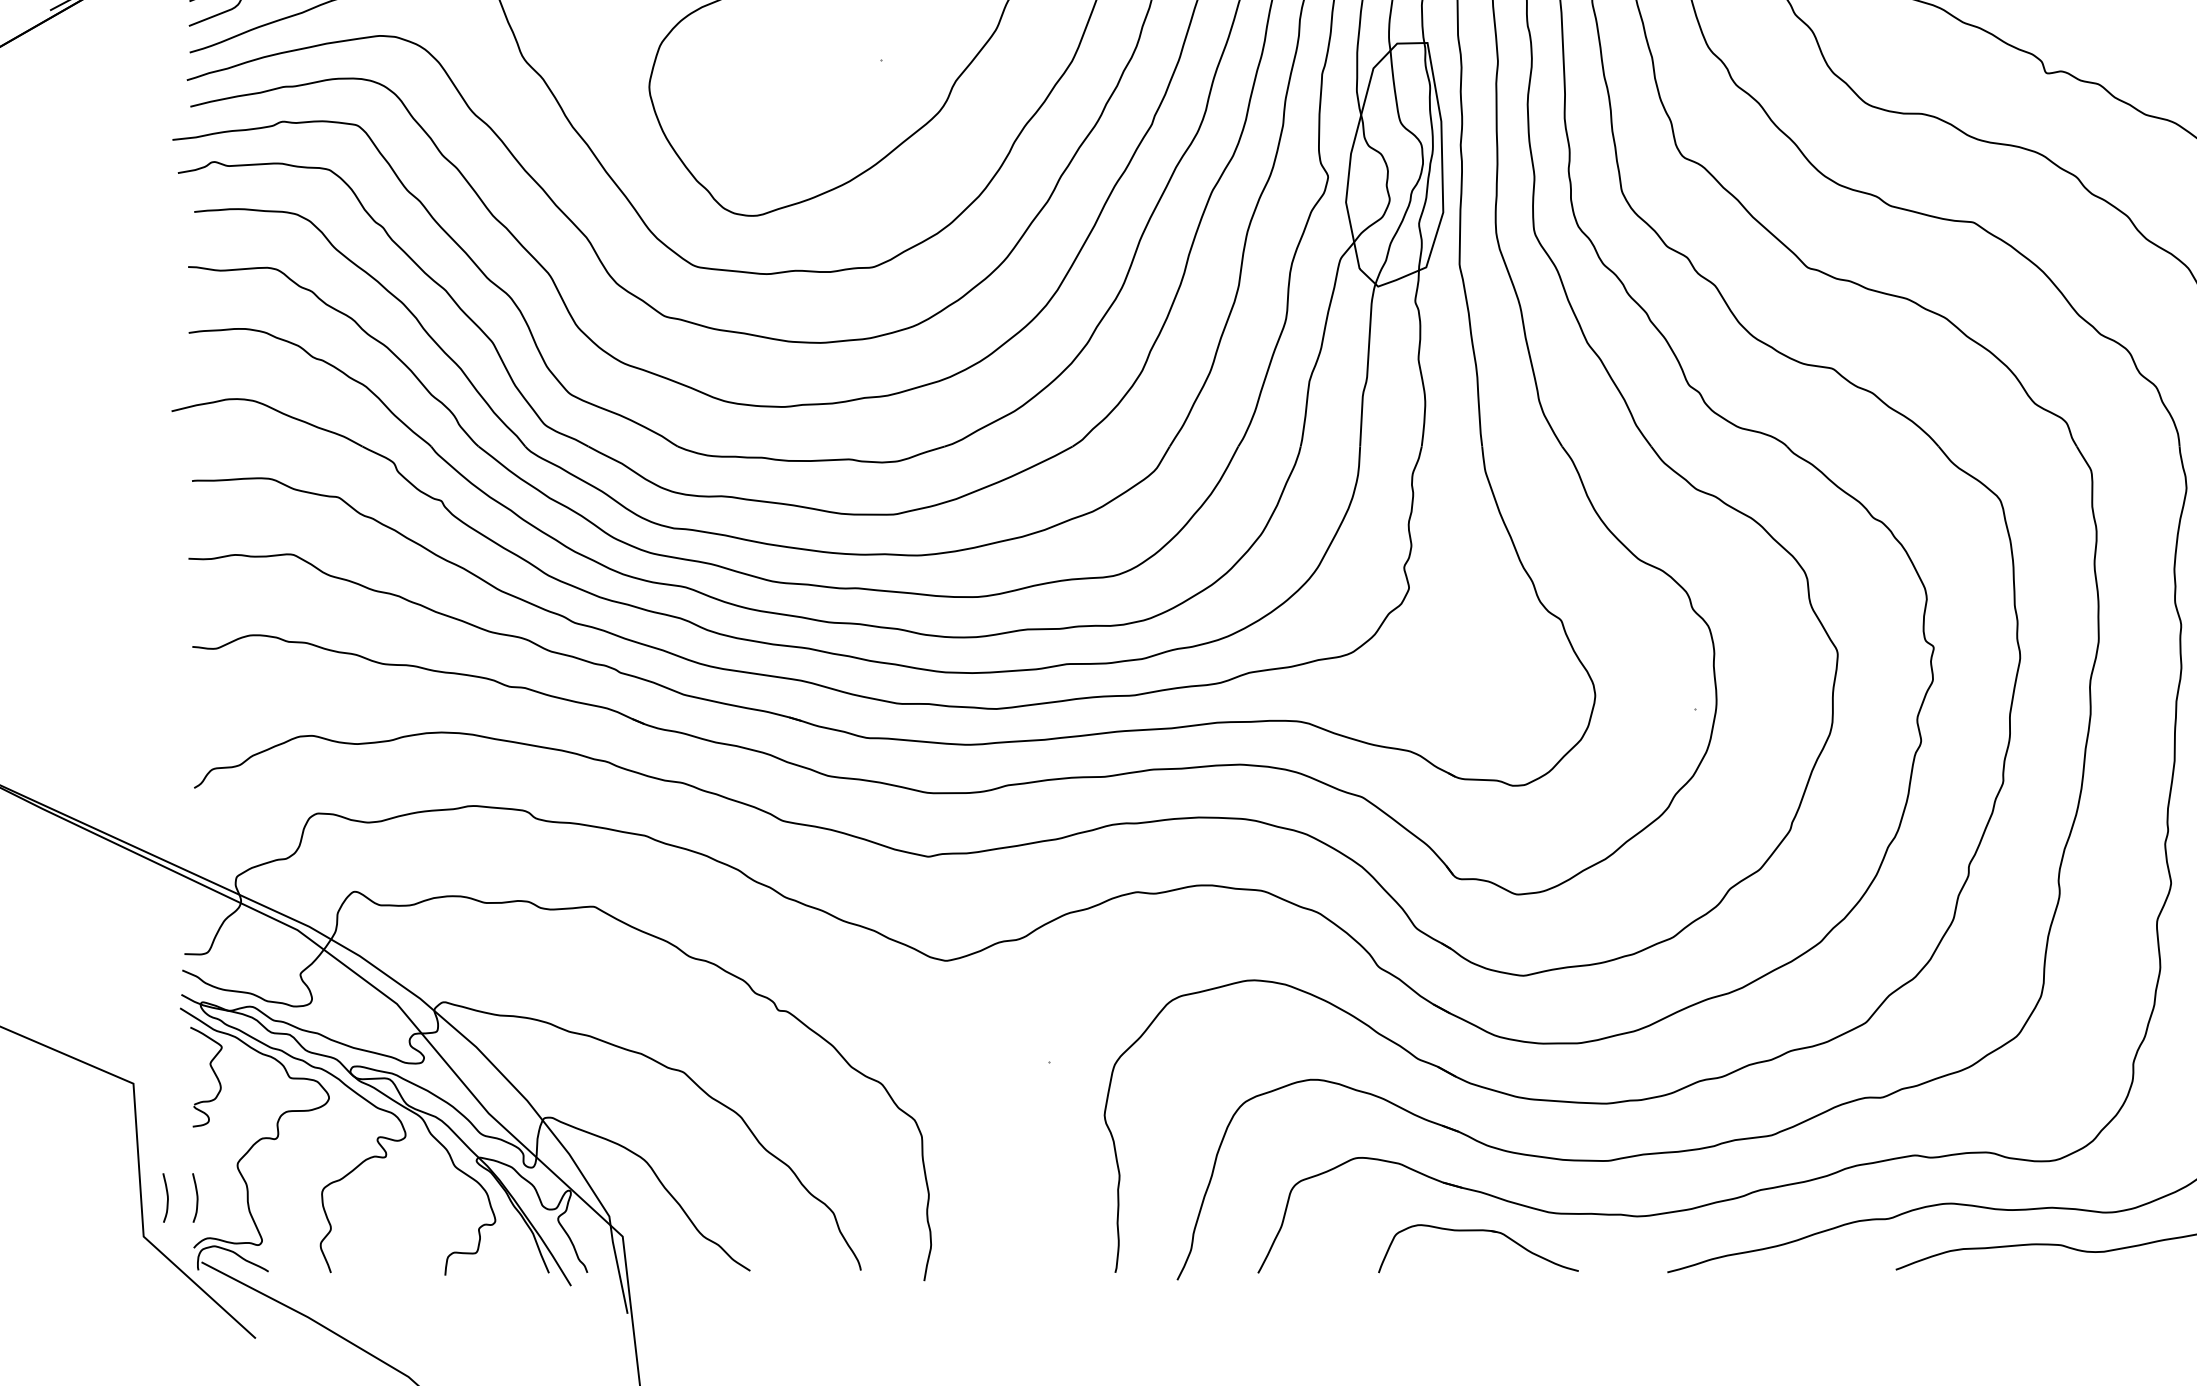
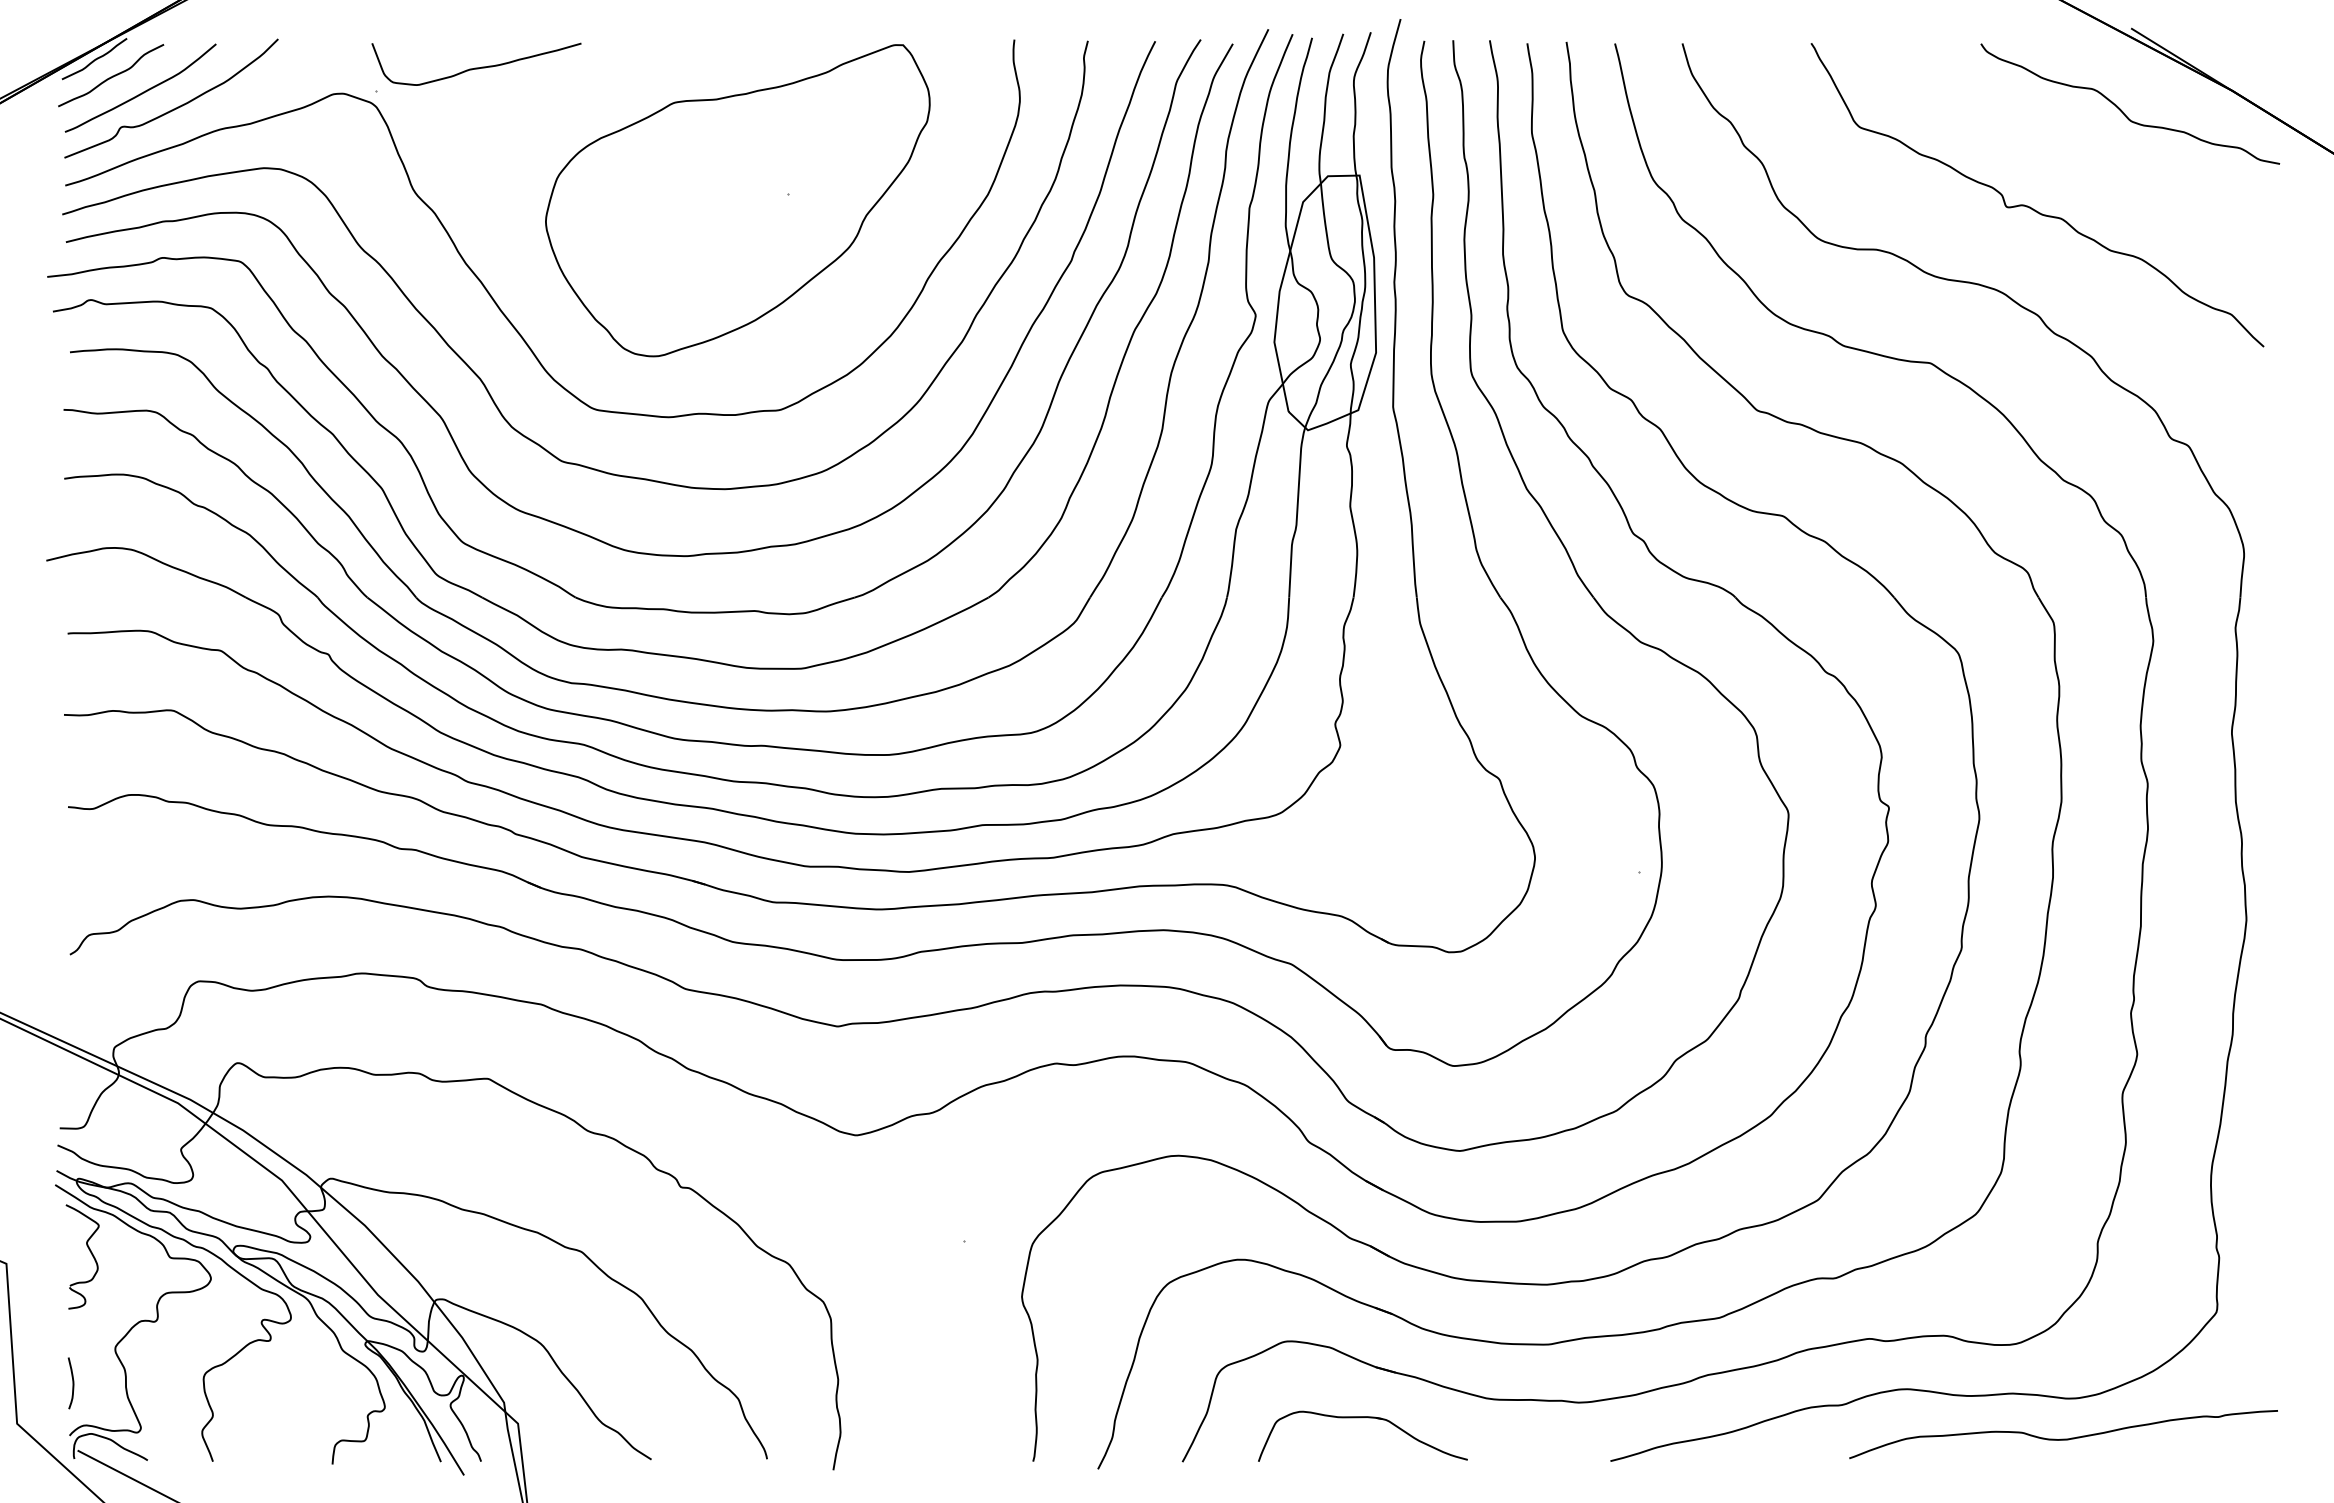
curve: (166, 1198) -> (41, 1383), removed
part: (1478, 1231) -> (1362, 1418), moved

